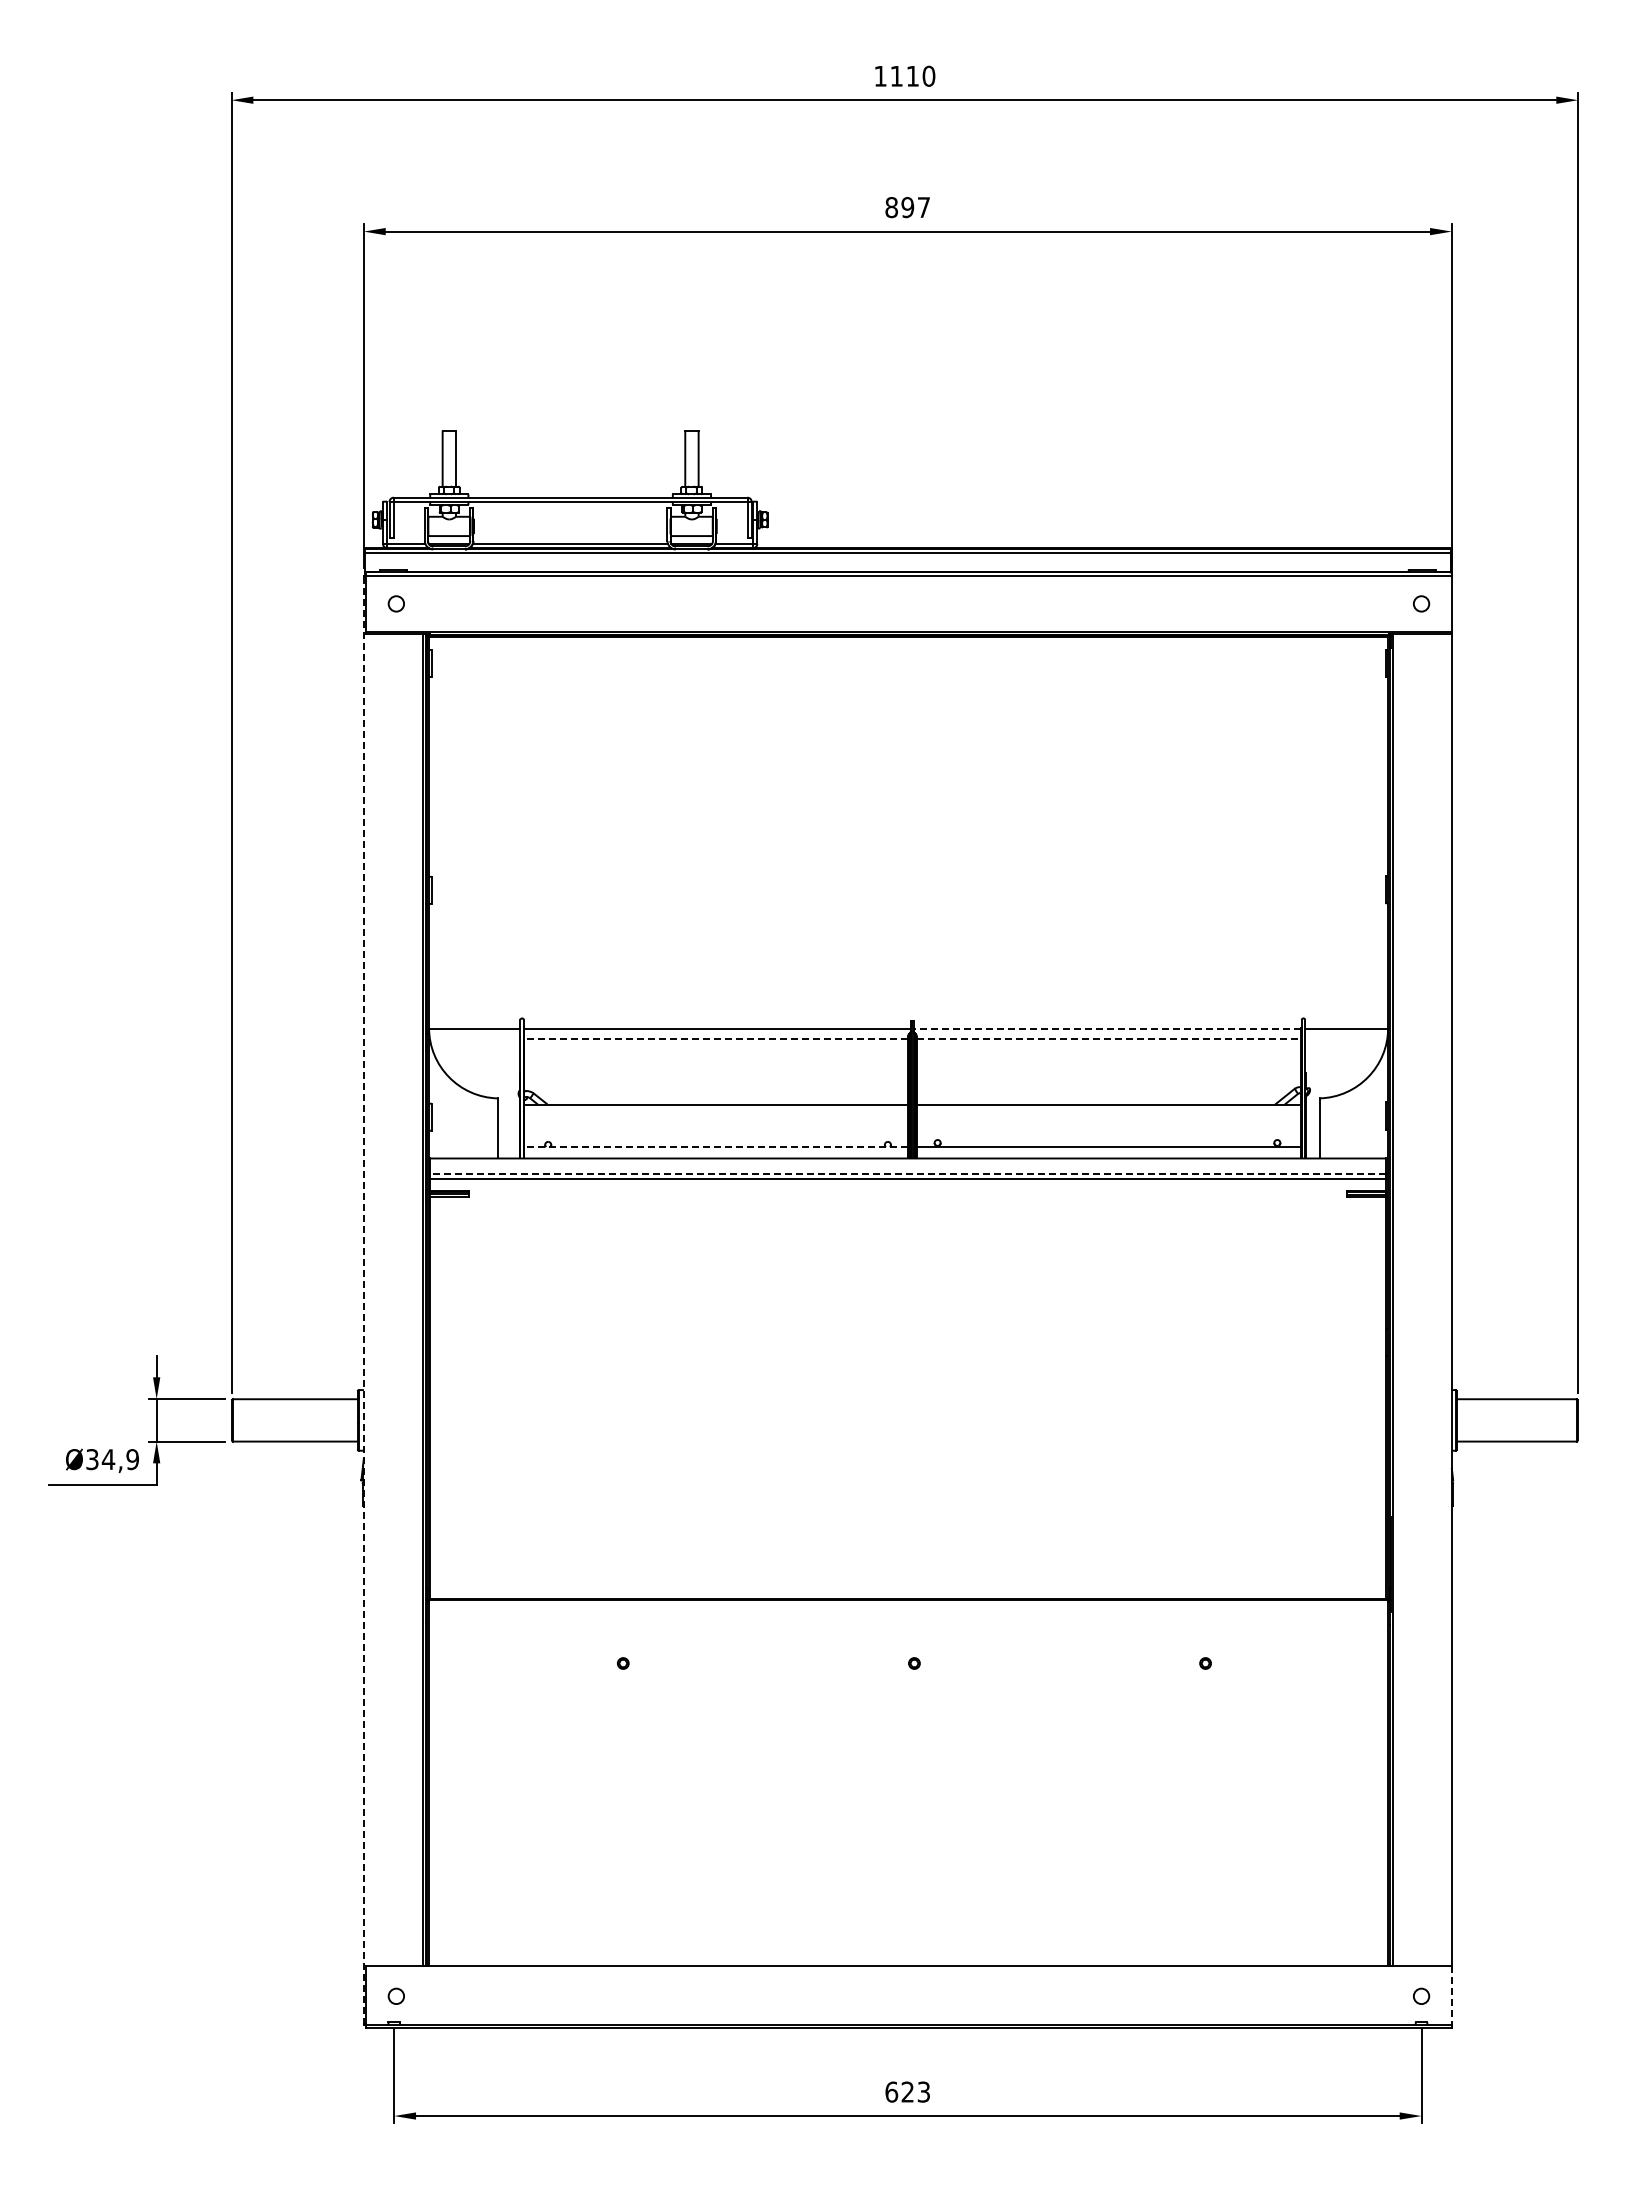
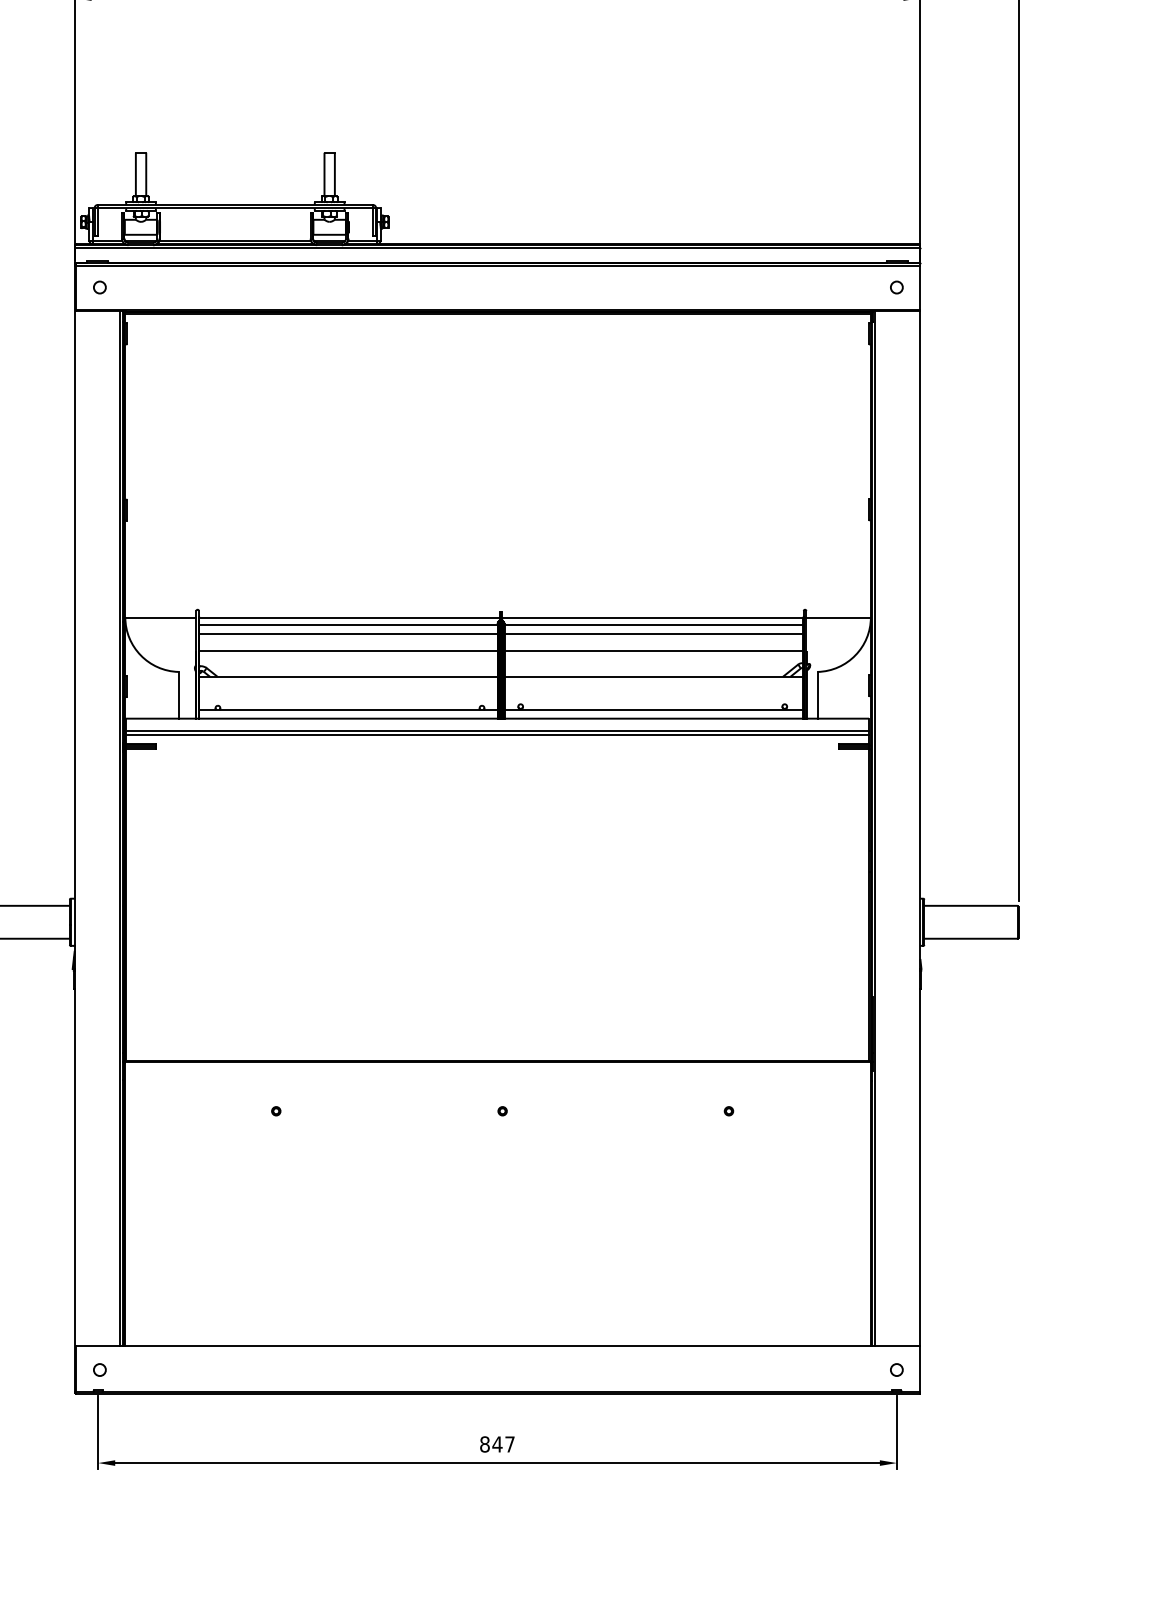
line: (1107, 1029) -> (652, 618), dashed -> solid
line: (716, 1038) -> (348, 625), dashed -> solid
line: (1109, 1038) -> (654, 625), dashed -> solid
line: (715, 1049) -> (347, 633), added
line: (1108, 1049) -> (653, 633), added
line: (715, 1071) -> (347, 651), added
line: (1108, 1071) -> (653, 651), added
line: (716, 1146) -> (348, 709), dashed -> solid
line: (907, 1174) -> (497, 731), dashed -> solid
line: (363, 1300) -> (74, 829), dashed -> solid
line: (1451, 1995) -> (920, 1369), dashed -> solid
text: (907, 2091) -> (497, 1443), 623 -> 847

